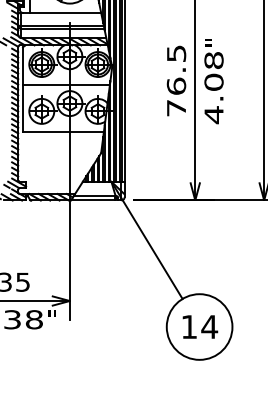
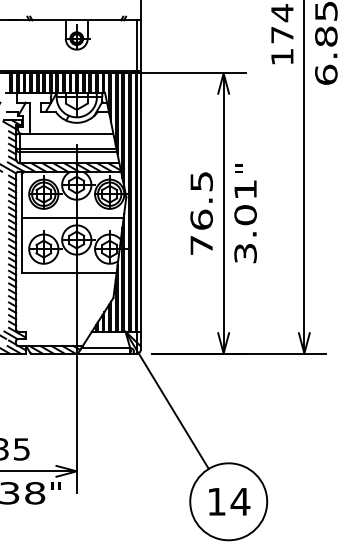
text: (213, 87) -> (245, 221), 4.08 -> 3.01

